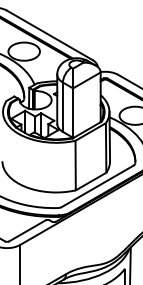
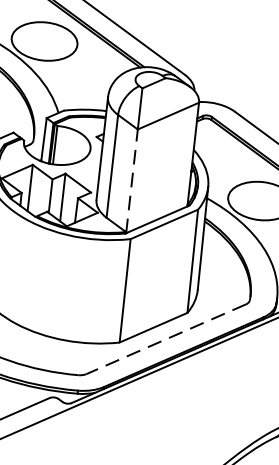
line: (73, 113) -> (132, 181), solid -> dashed
line: (97, 186) -> (165, 339), solid -> dashed

